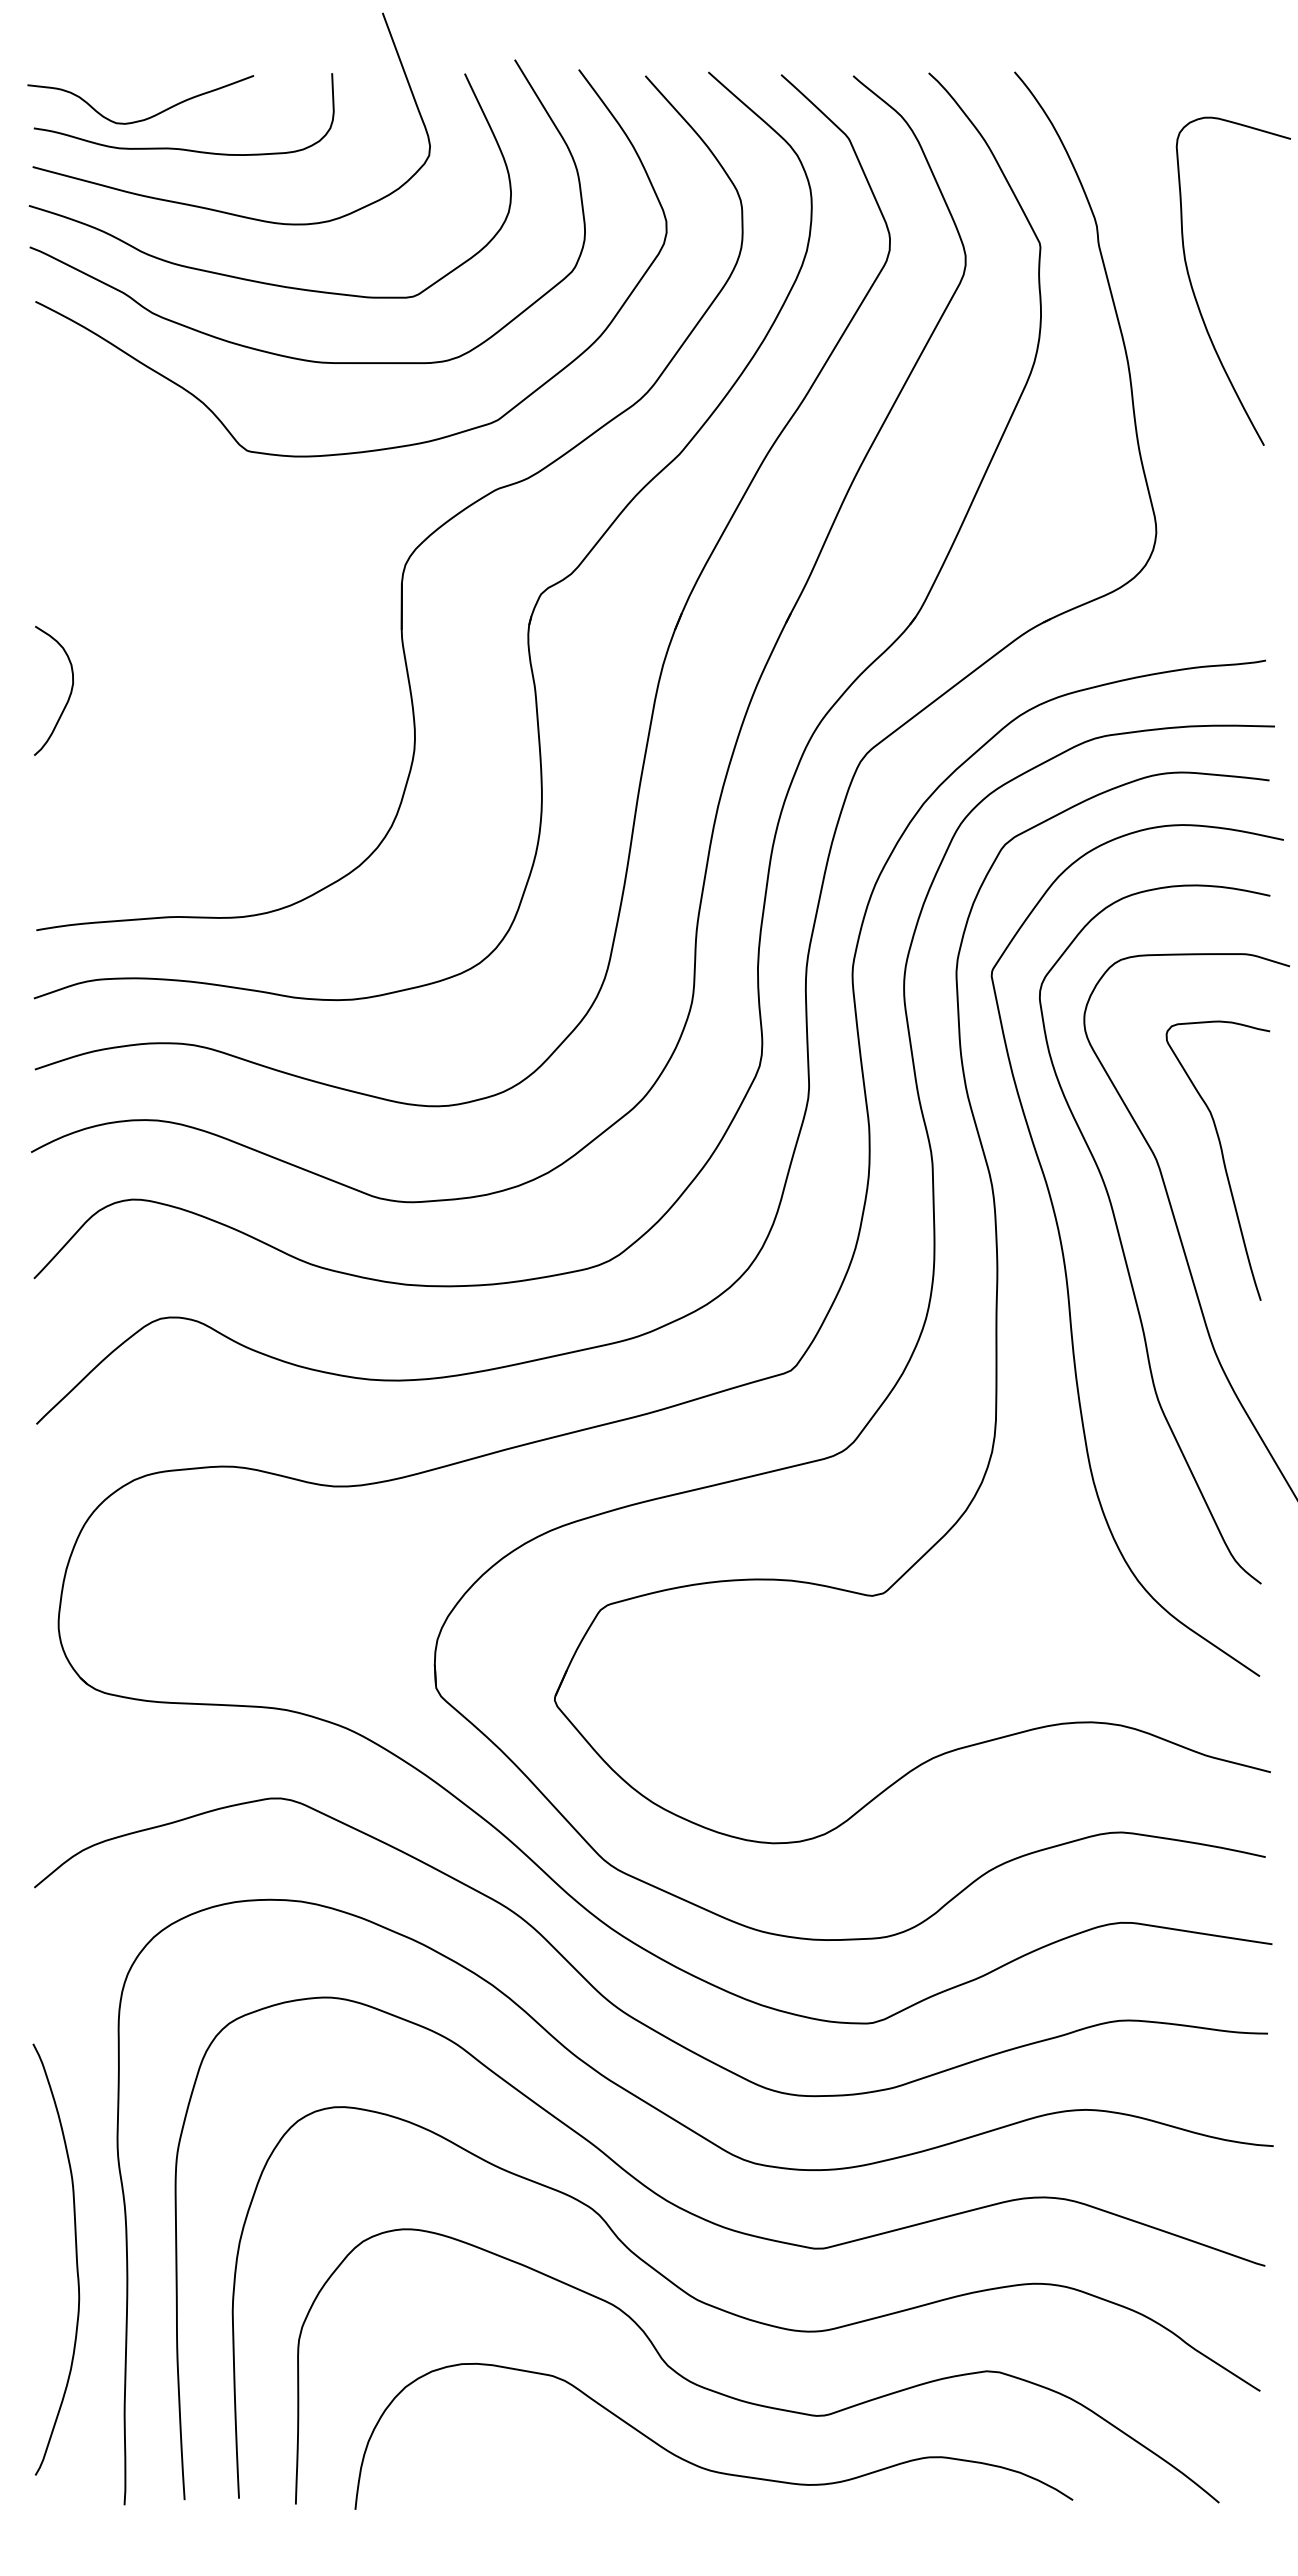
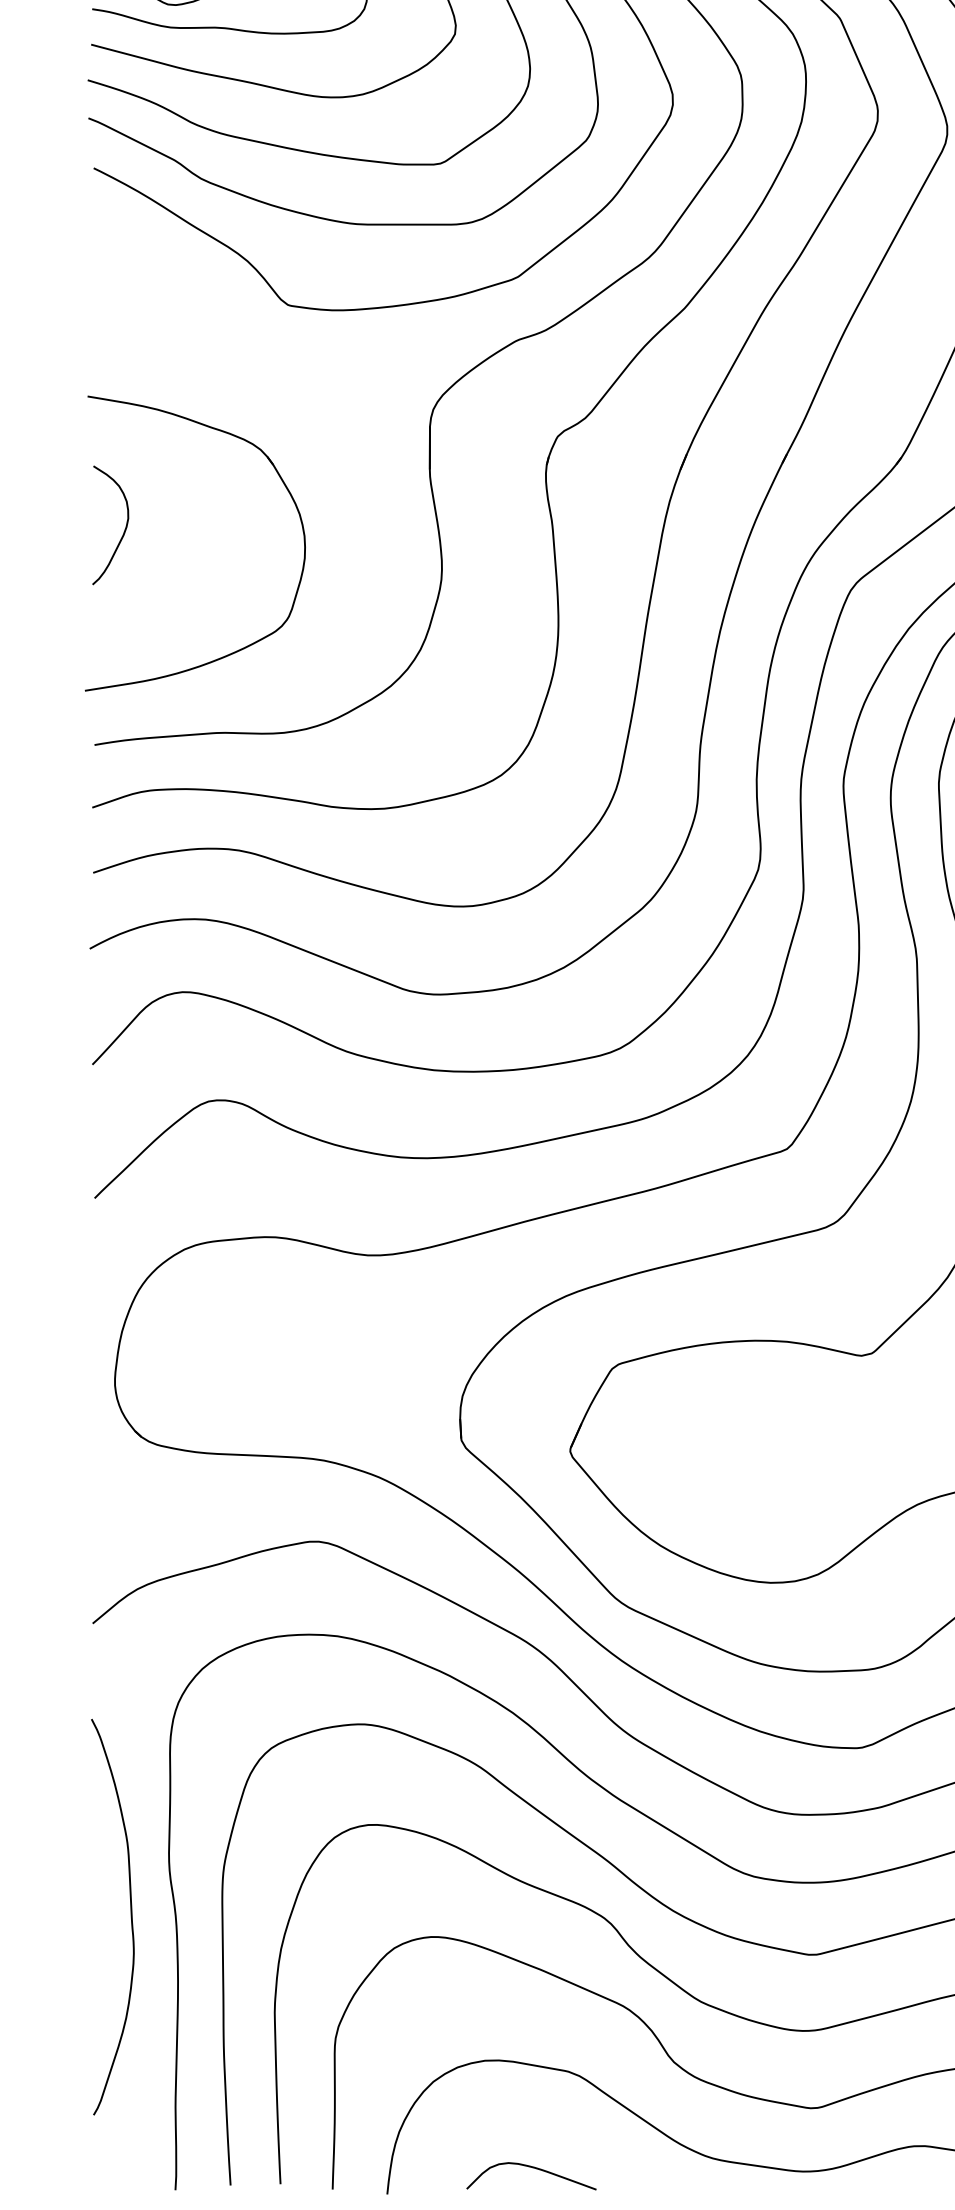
part: (246, 653) -> (287, 491), added
curve: (75, 2257) -> (130, 1915), moved
curve: (514, 2481) -> (533, 2168), added

